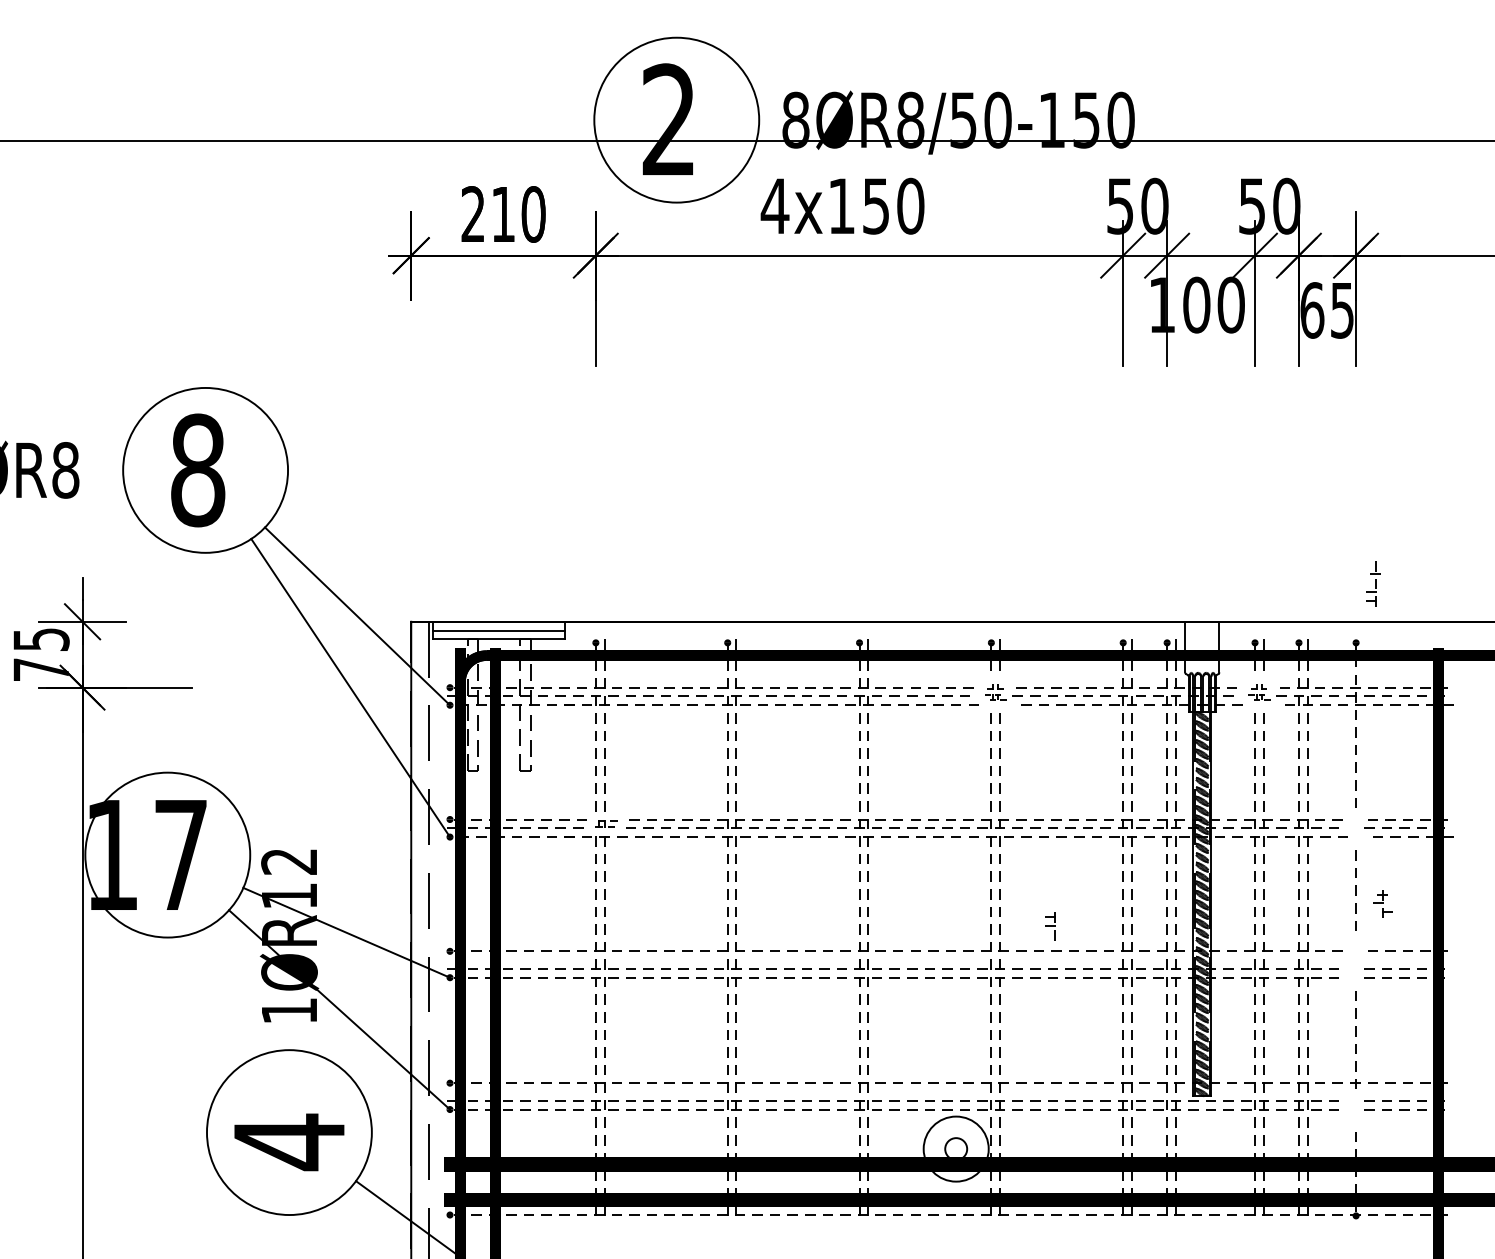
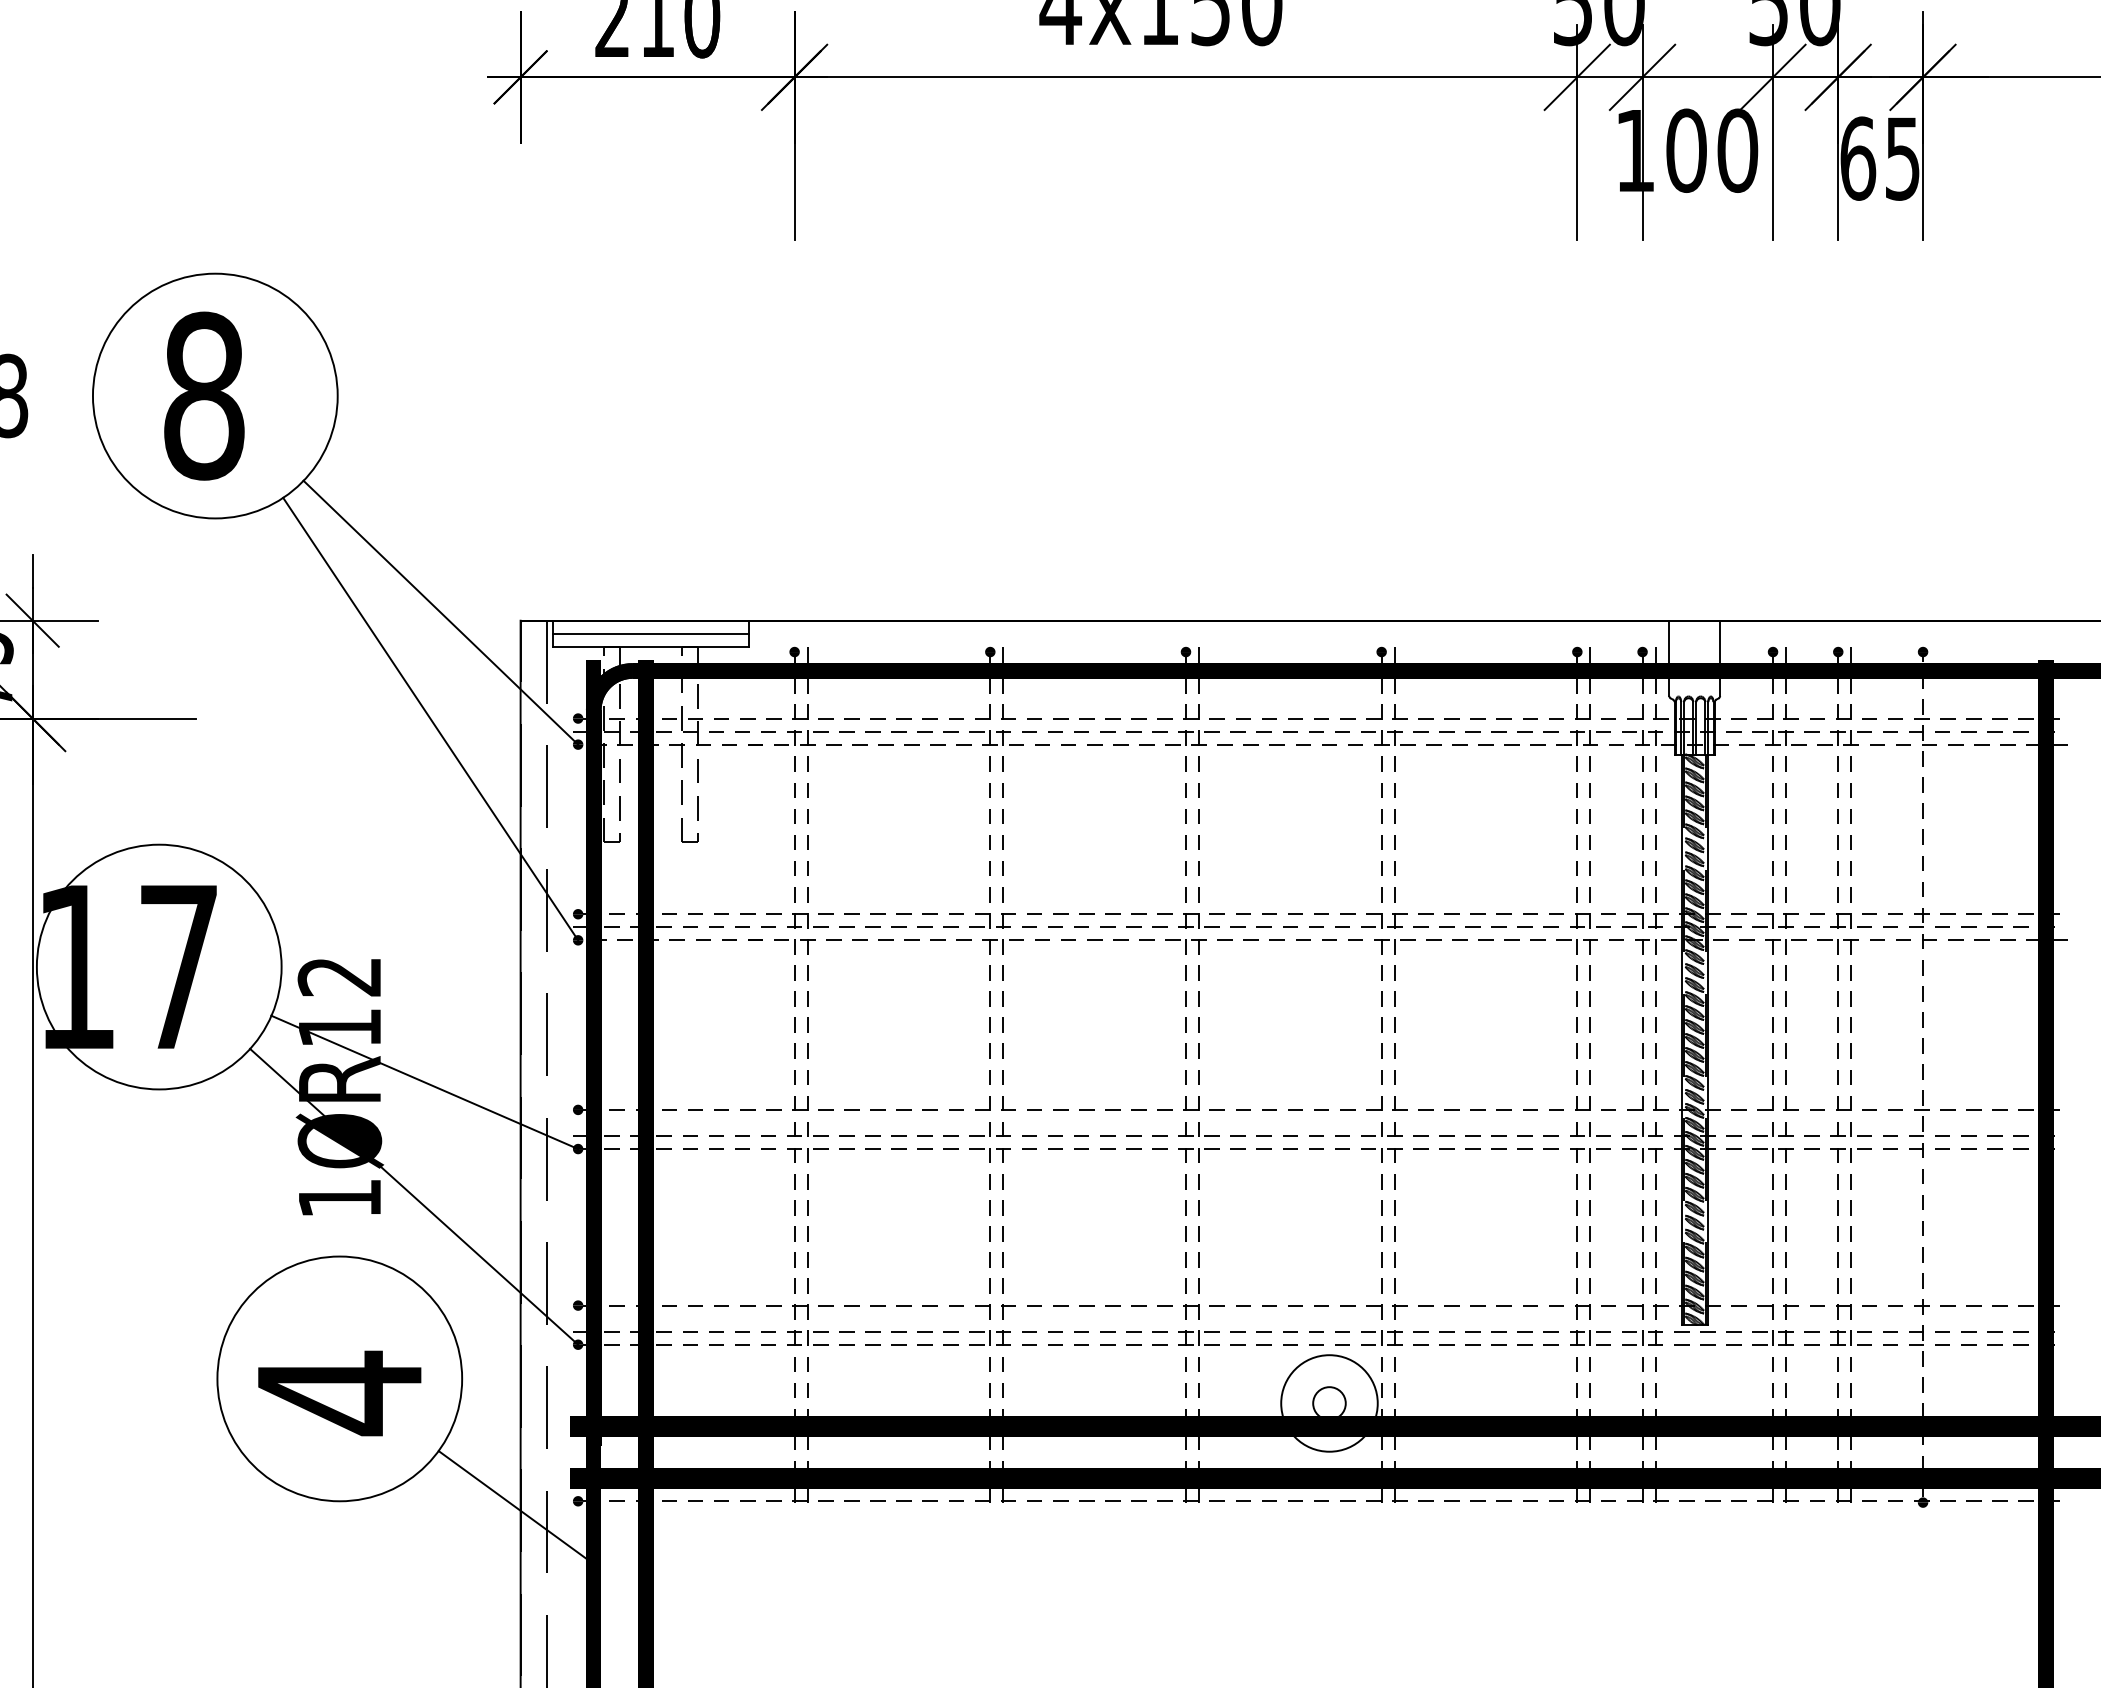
part: (1373, 583) -> (1919, 1123), moved
part: (995, 691) -> (1387, 724), size x1.67
part: (1259, 691) -> (1779, 724), size x1.67
part: (606, 823) -> (810, 920), size x1.43
part: (1382, 903) -> (1922, 927), moved
part: (1050, 926) -> (1916, 1346), moved

